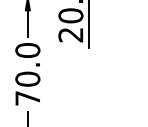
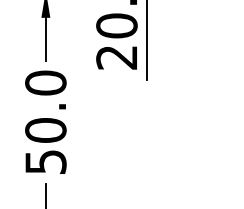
text: (27, 98) -> (45, 162), 70.0 -> 50.0

